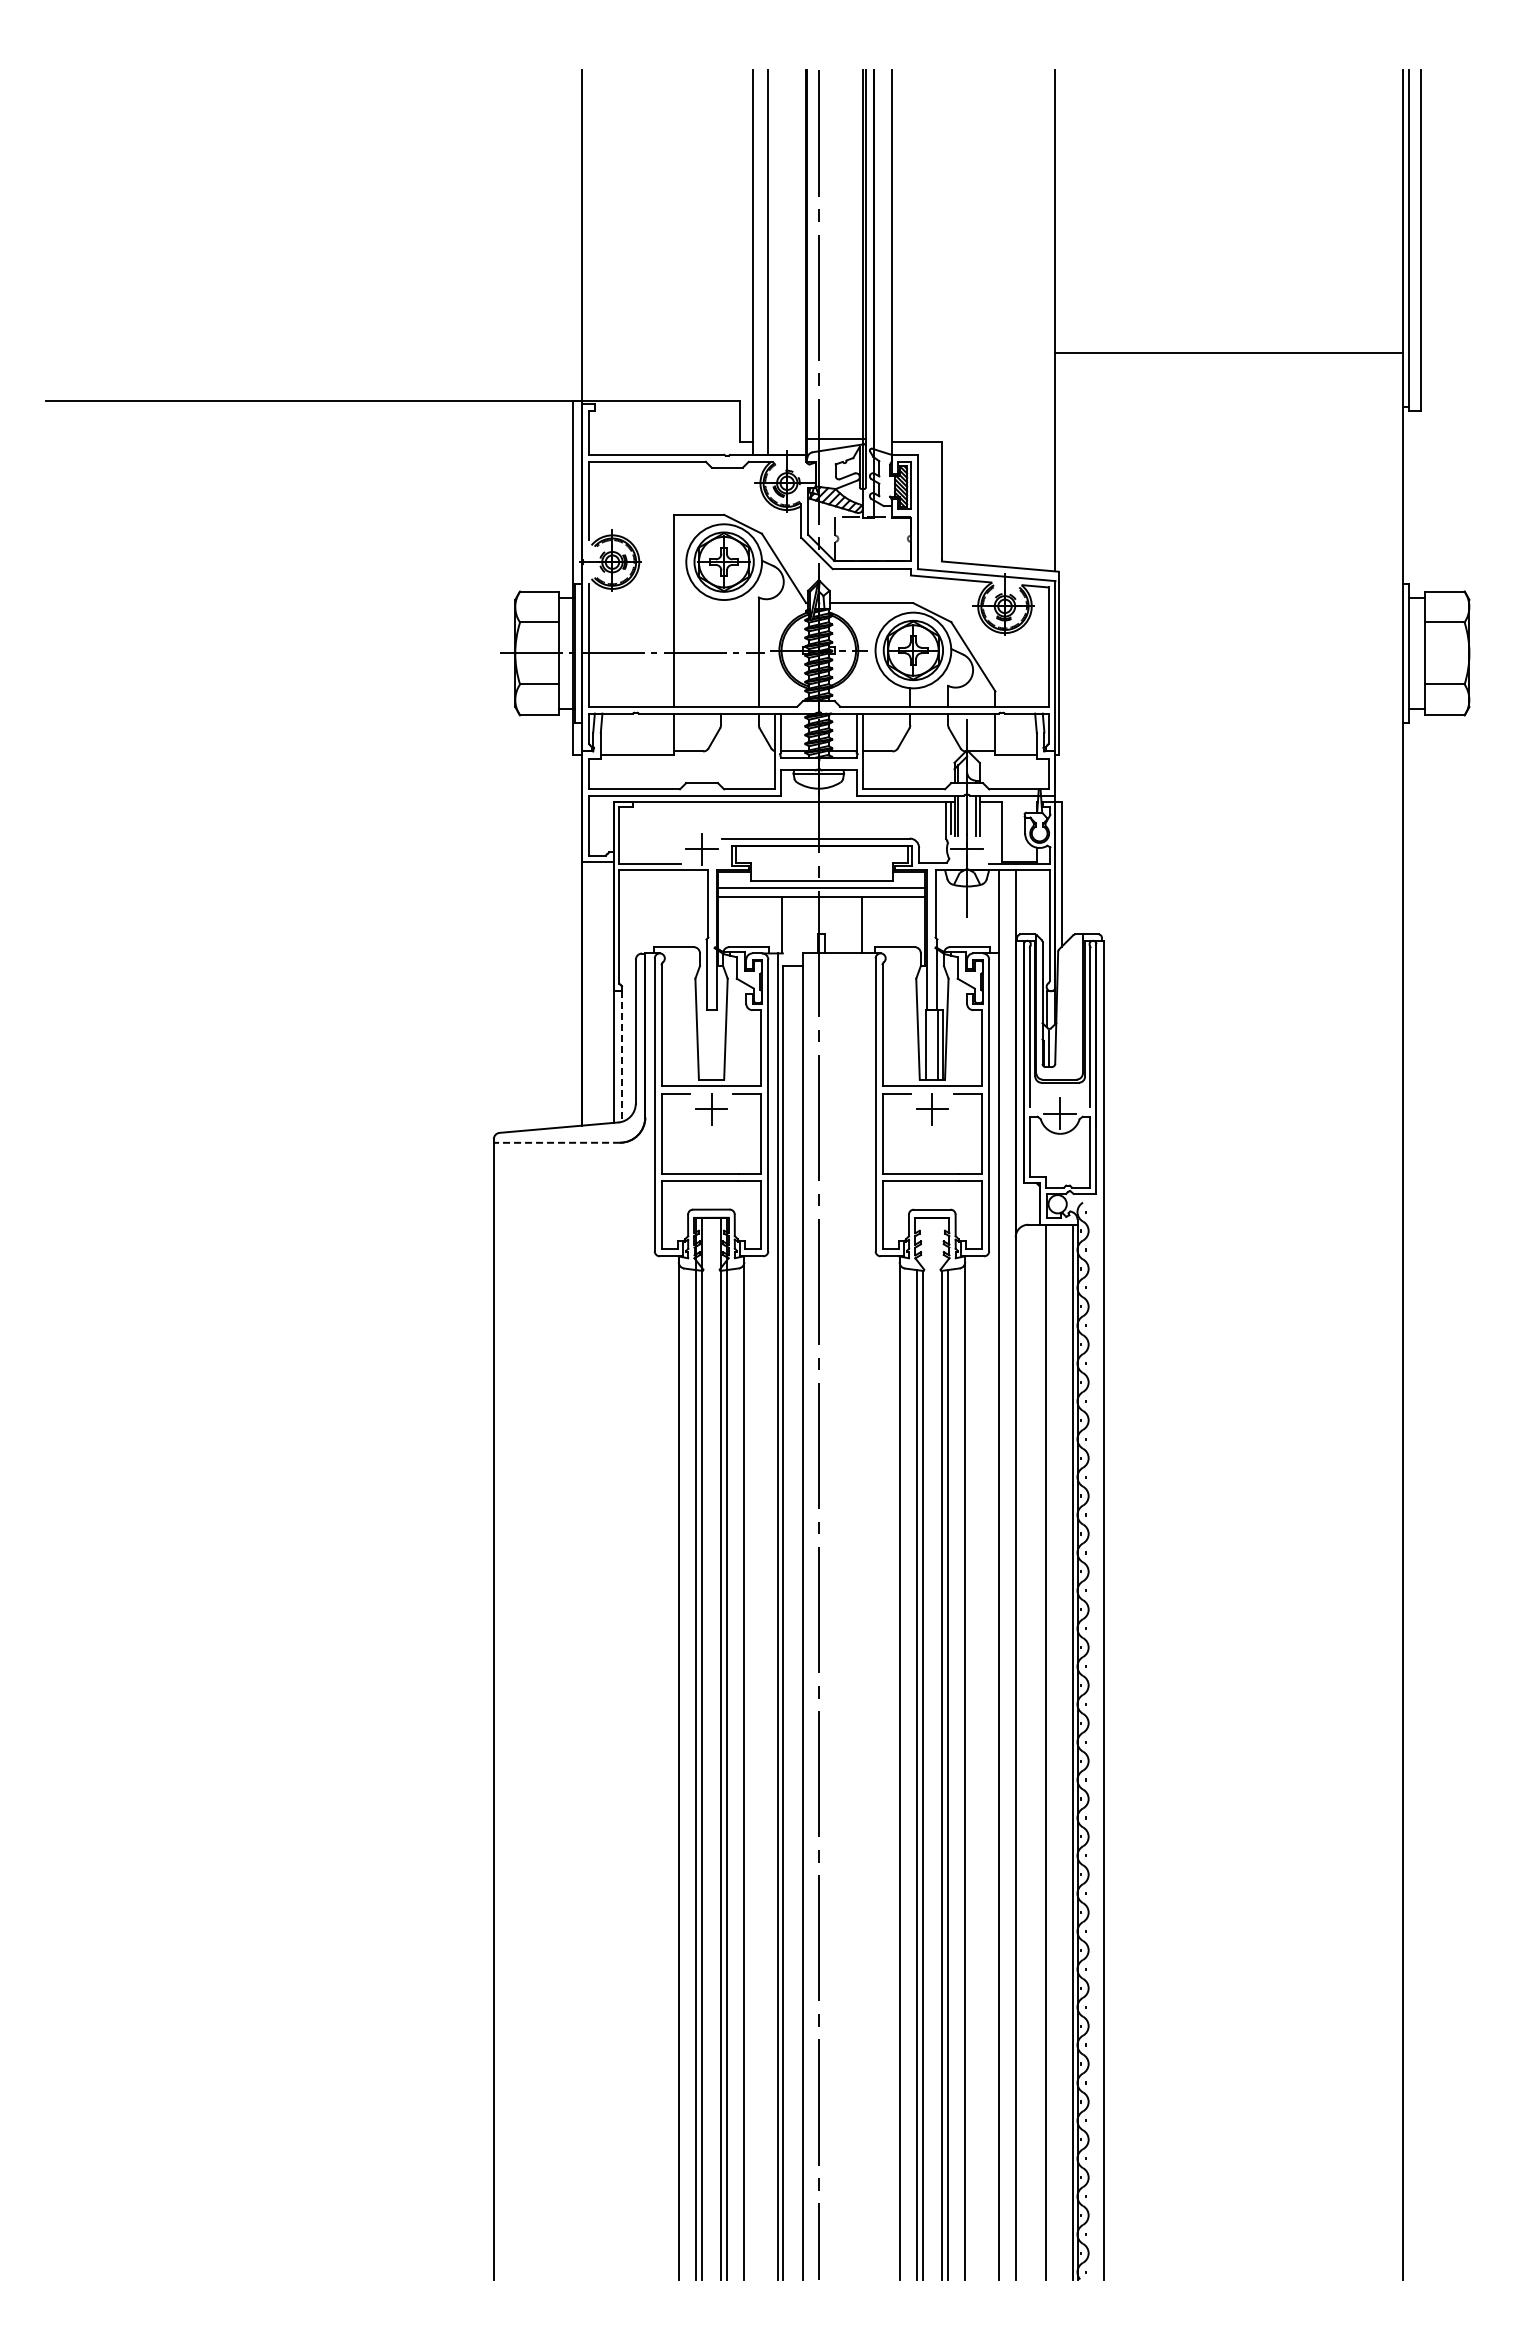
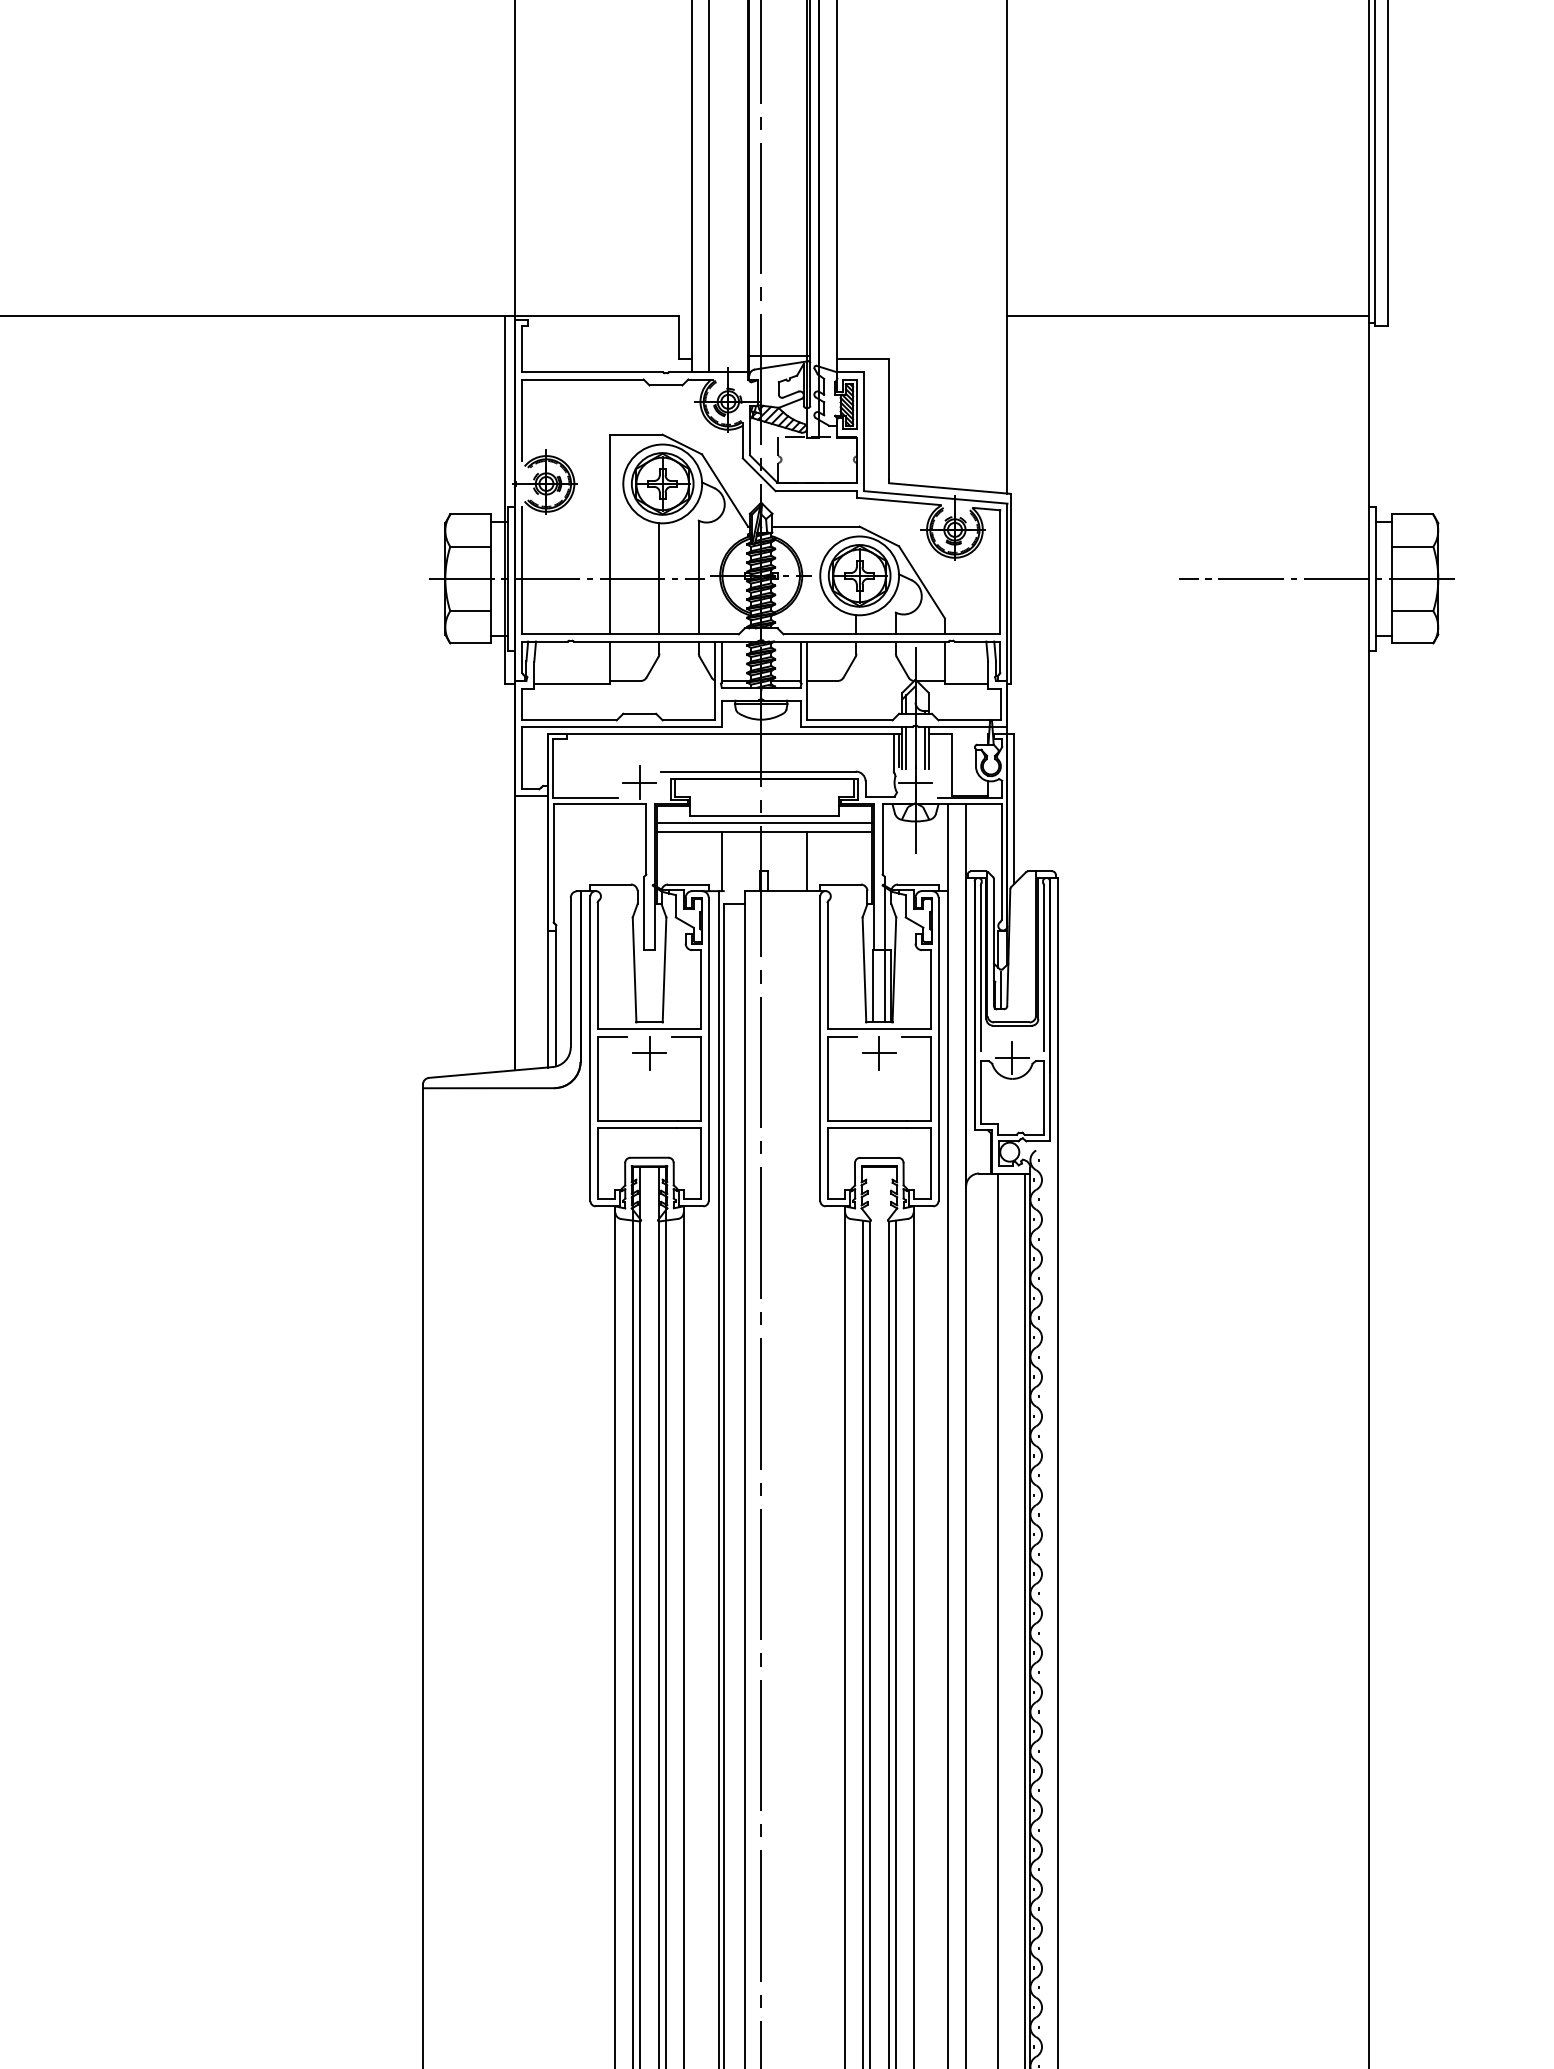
line: (1228, 353) -> (1187, 316), moved
line: (721, 652) -> (659, 577), added
line: (1352, 653) -> (1316, 578), added
line: (621, 1057) -> (555, 999), dashed -> solid
line: (556, 1142) -> (488, 1087), dashed -> solid

